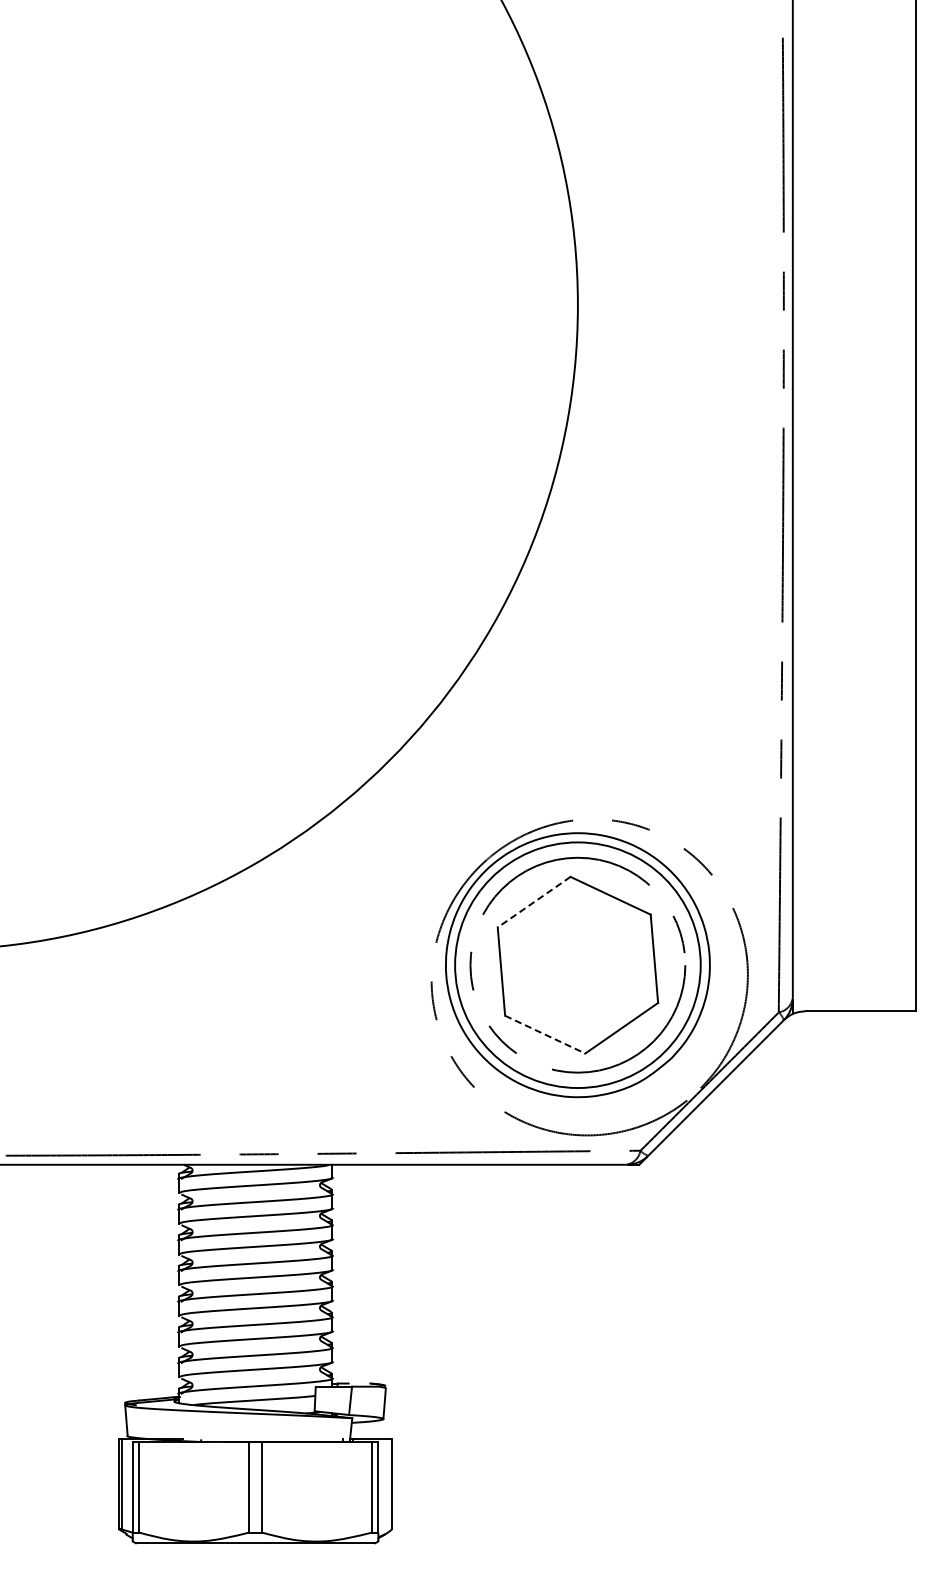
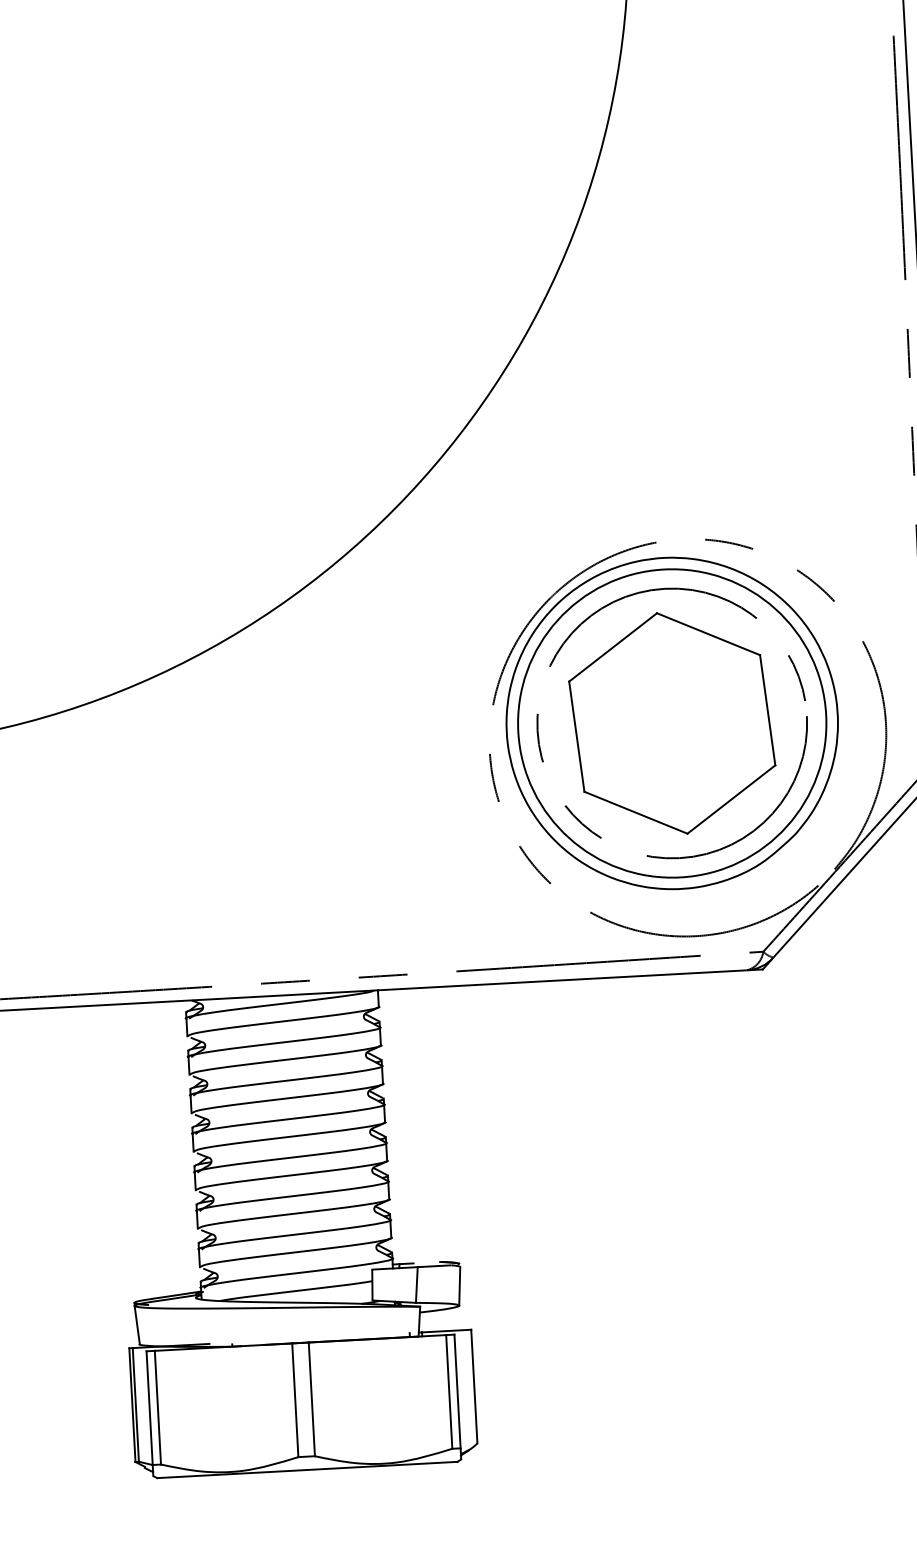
line: (533, 902) -> (612, 647), dashed -> solid
line: (545, 1034) -> (636, 812), dashed -> solid

